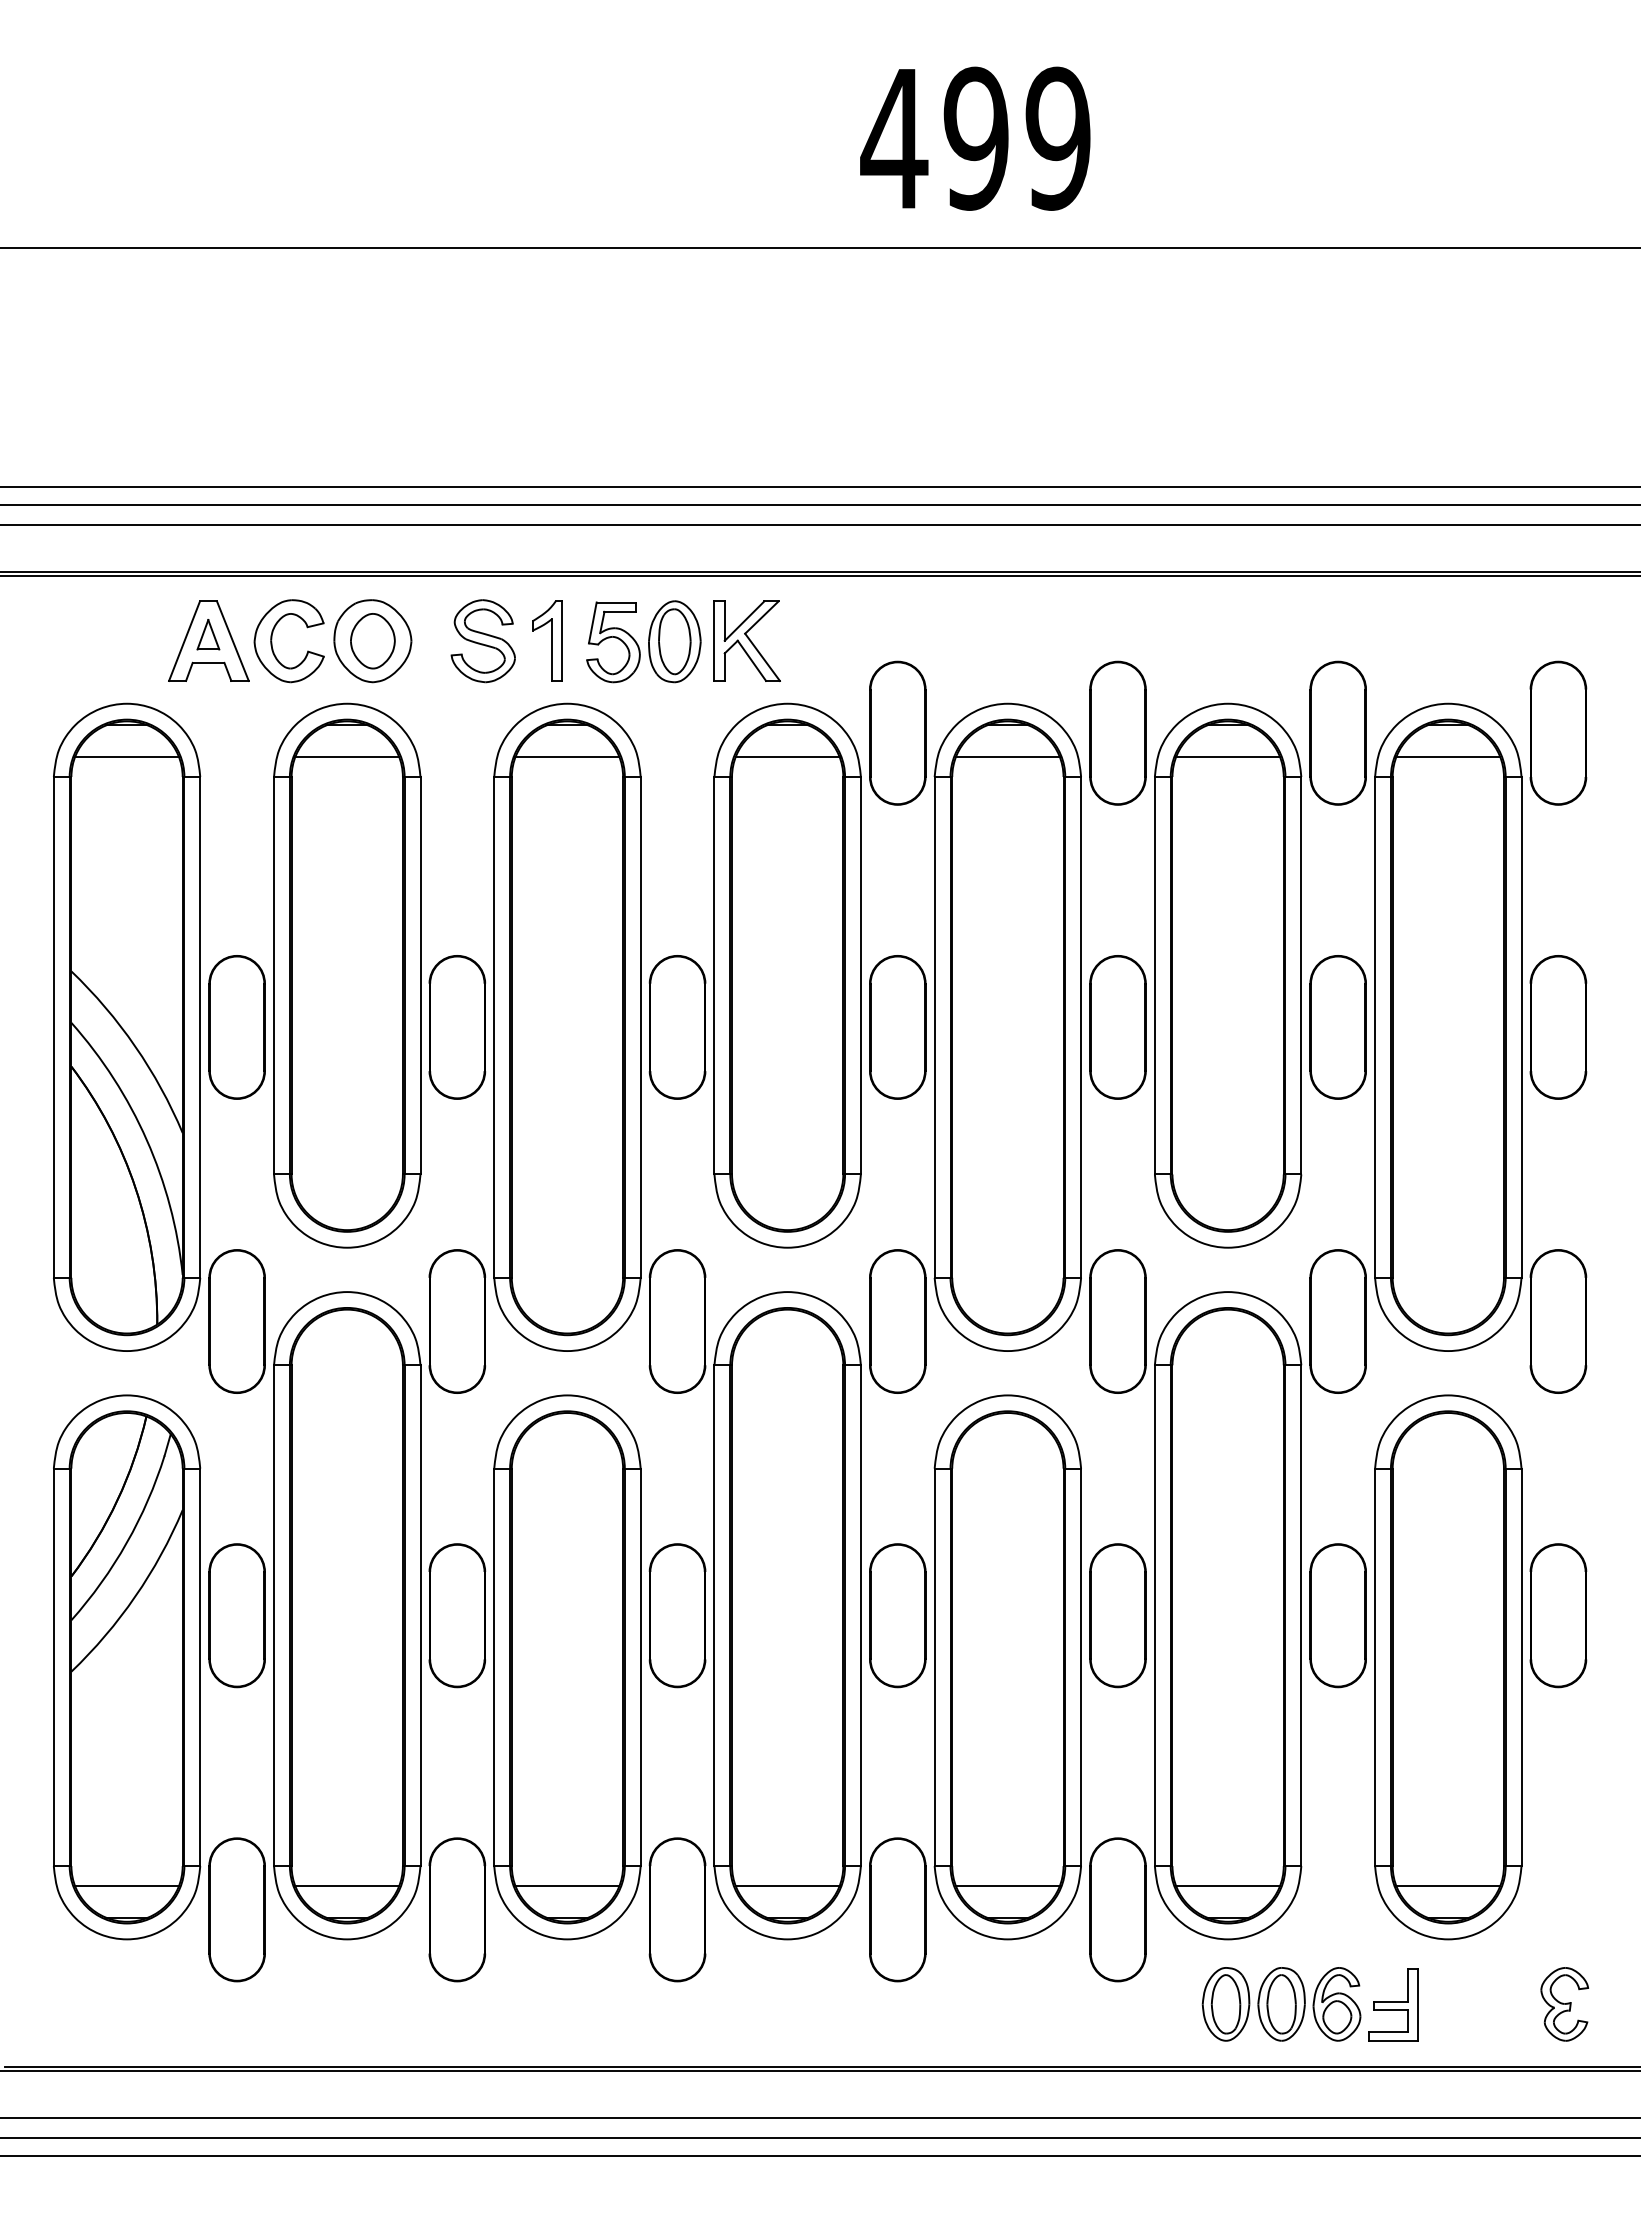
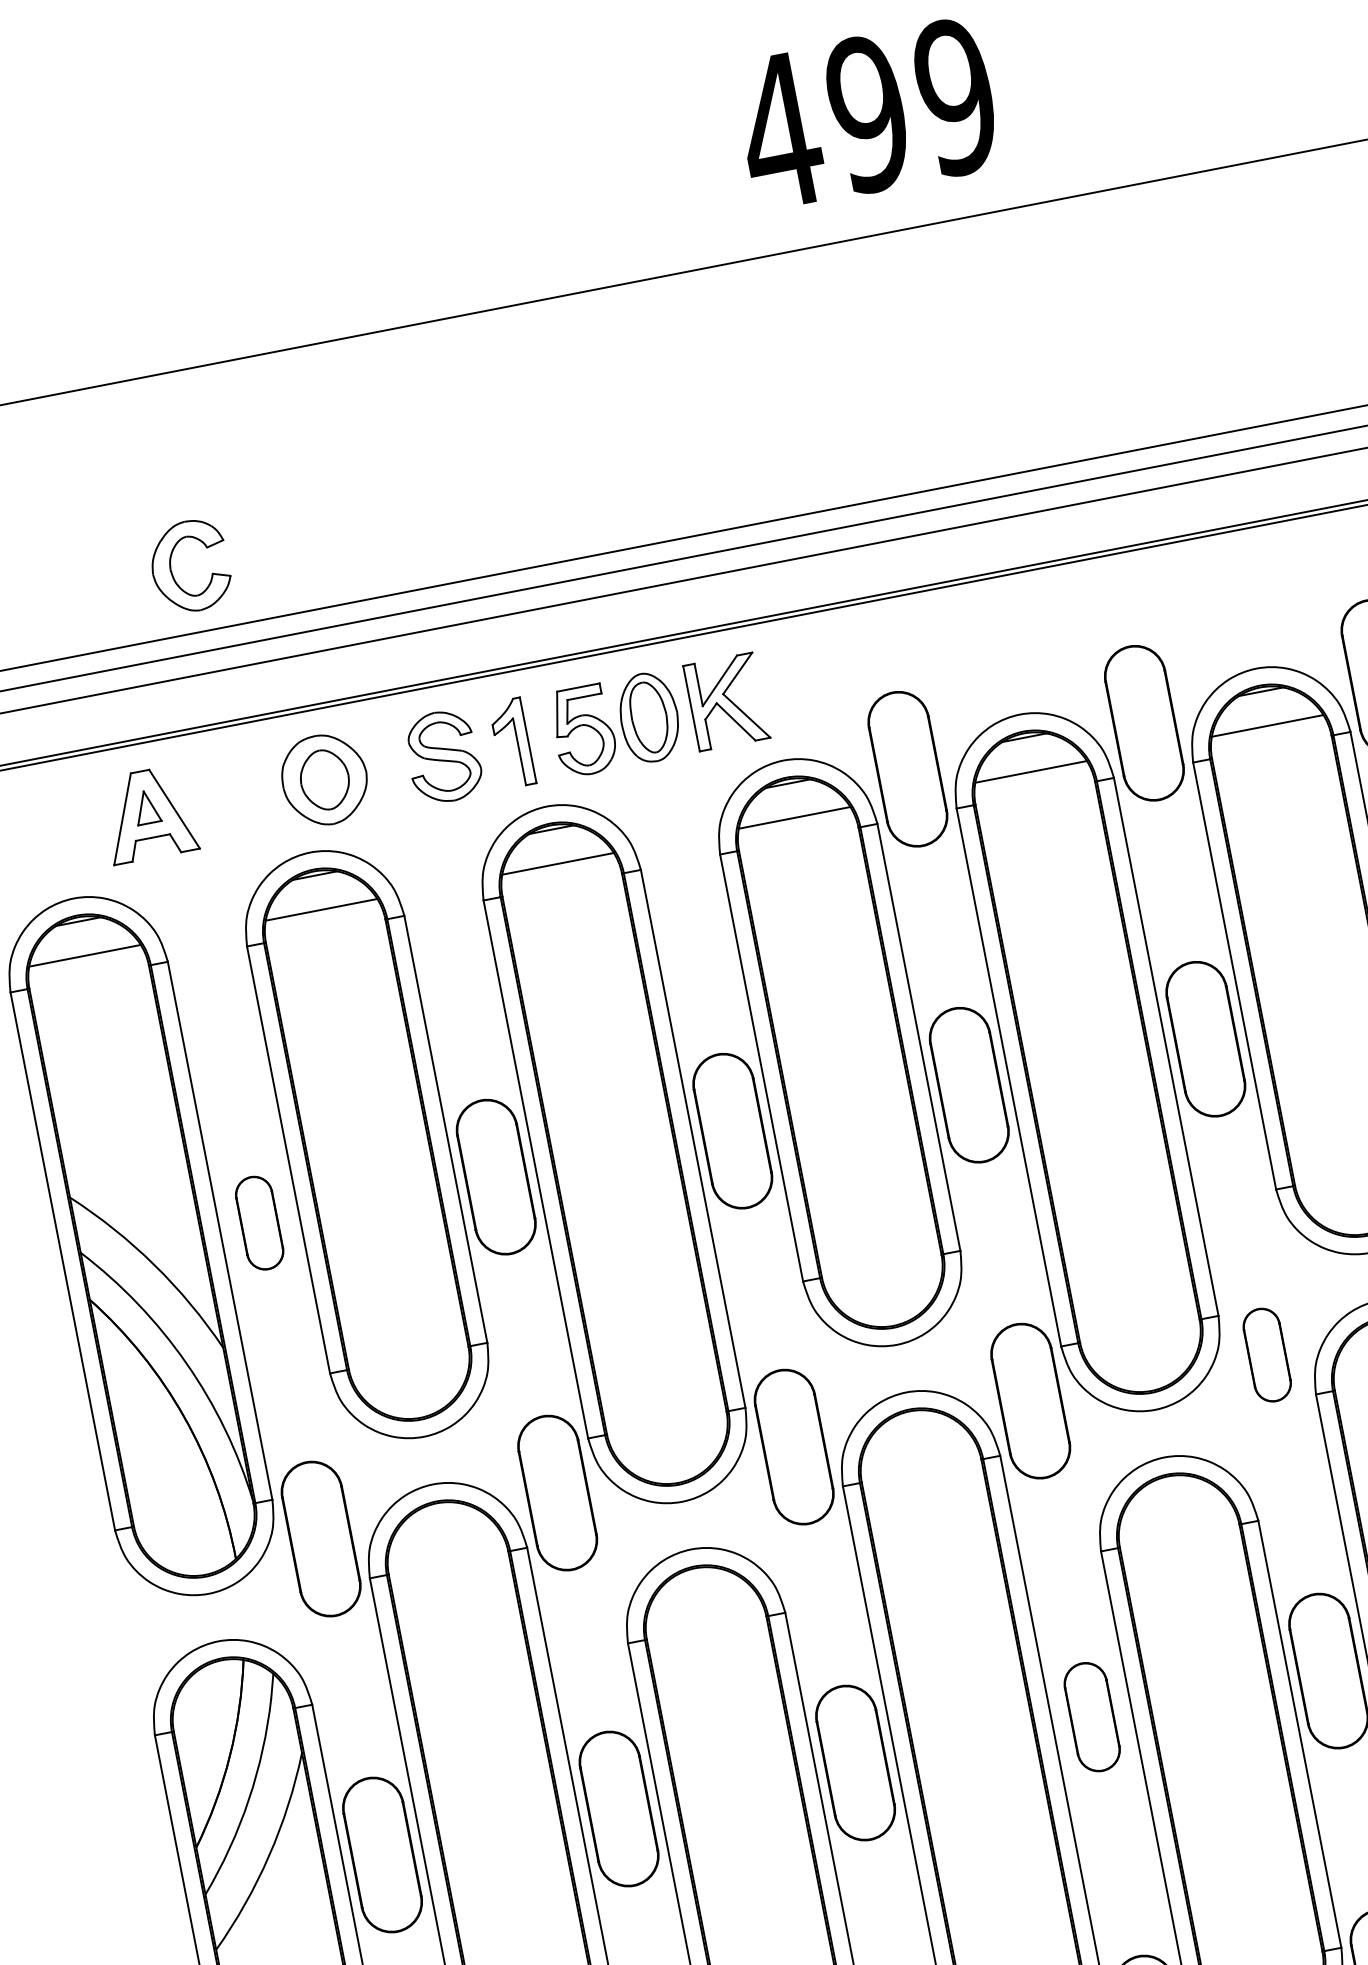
part: (272, 641) -> (172, 570), moved
part: (236, 1027) -> (259, 1223), size x0.6
part: (1117, 1321) -> (1266, 1355), size x0.6
part: (897, 1615) -> (1091, 1716), size x0.7

